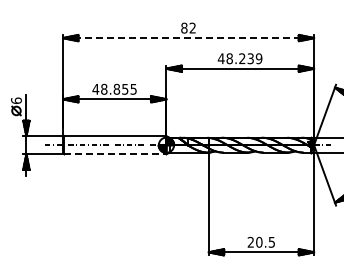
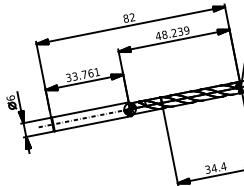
line: (189, 38) -> (131, 25), dashed -> solid
text: (114, 88) -> (82, 74), 48.855 -> 33.761
line: (115, 154) -> (93, 123), dashed -> solid
text: (261, 241) -> (215, 167), 20.5 -> 34.4

